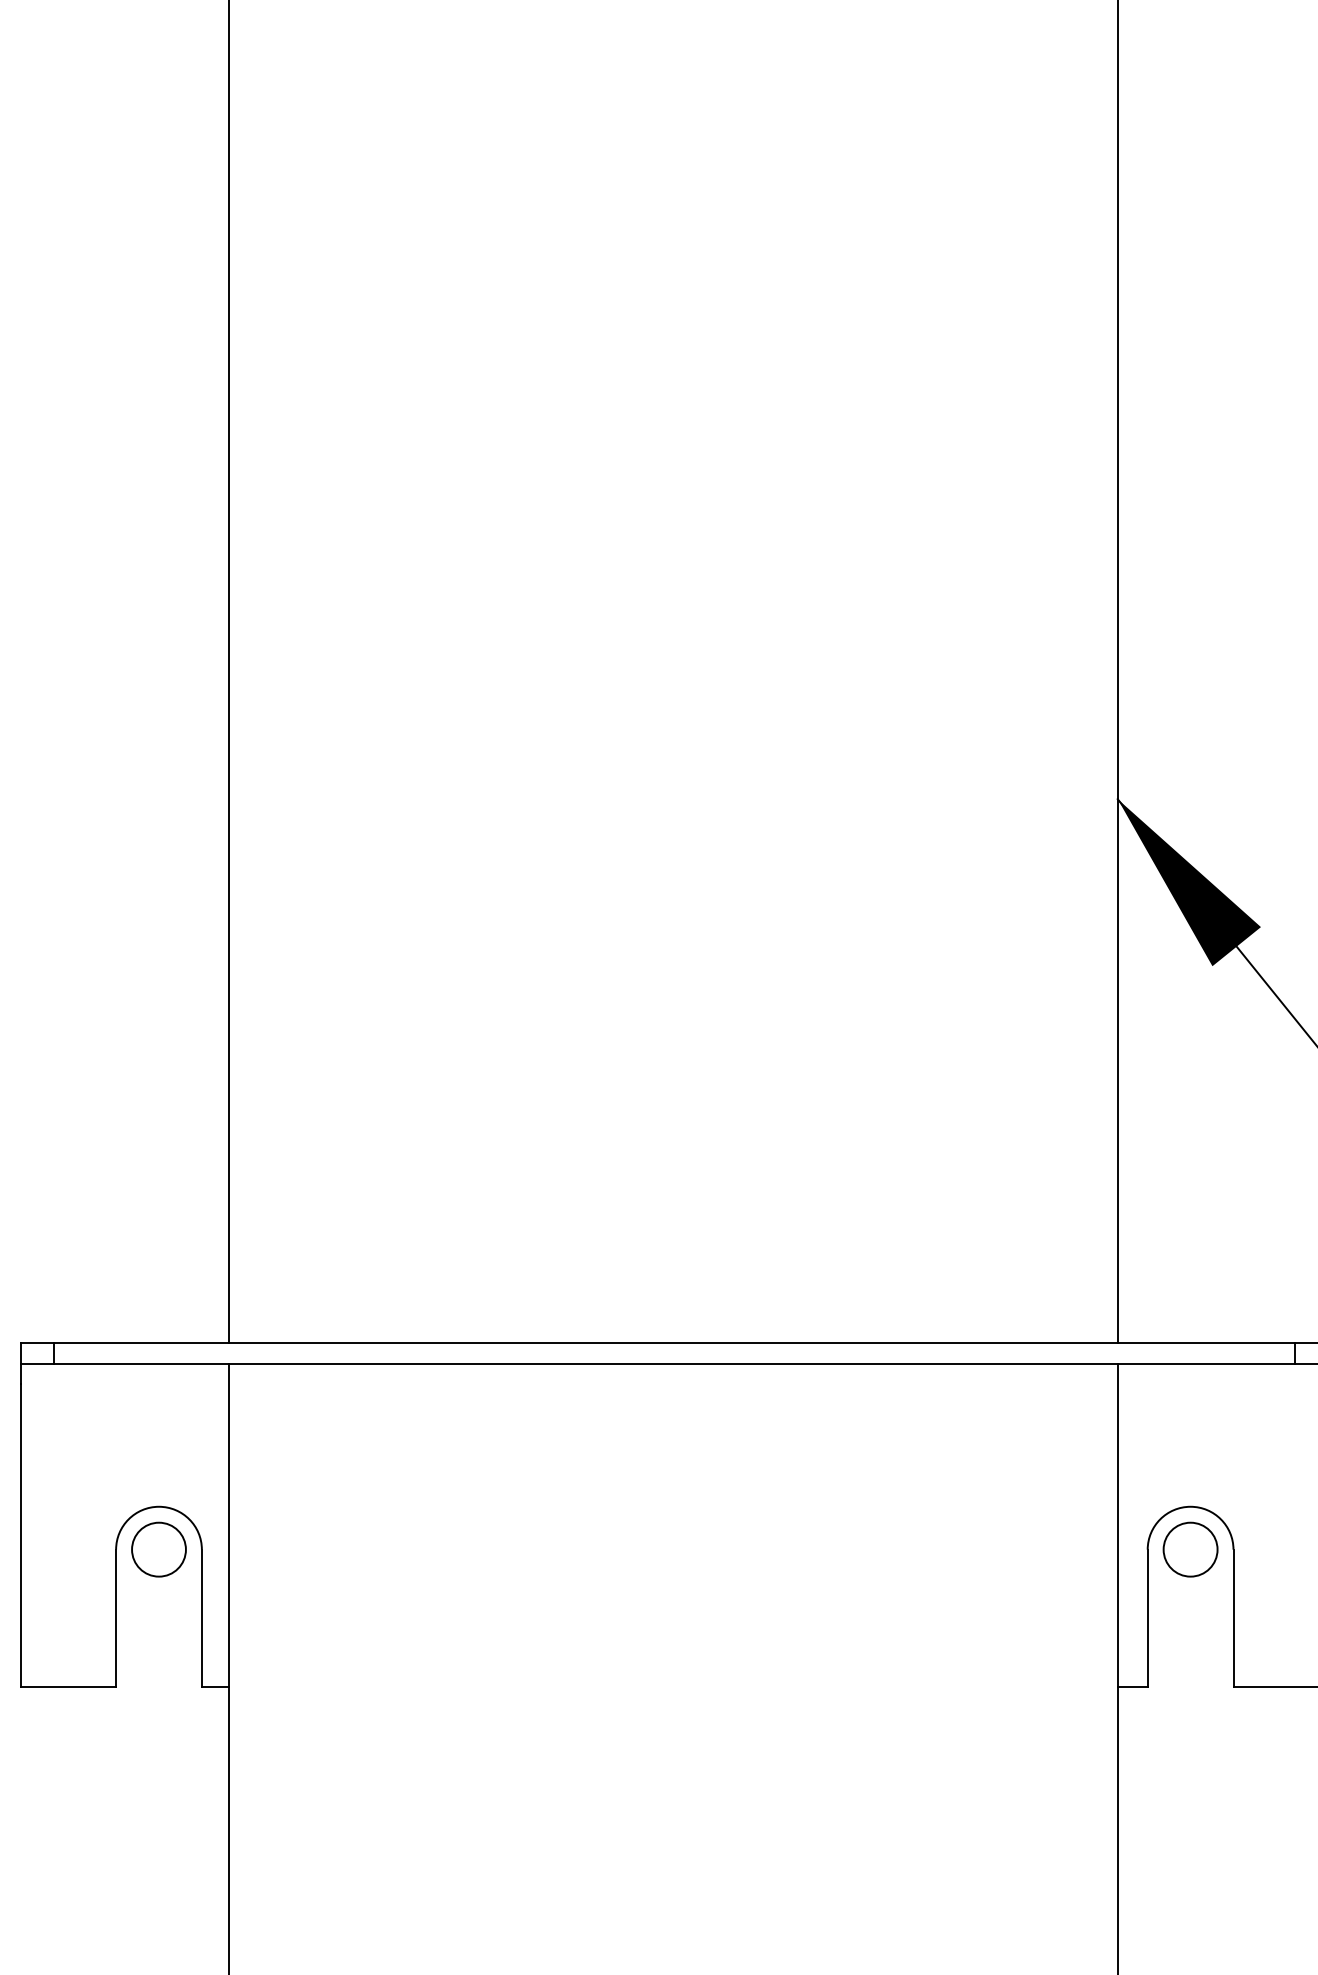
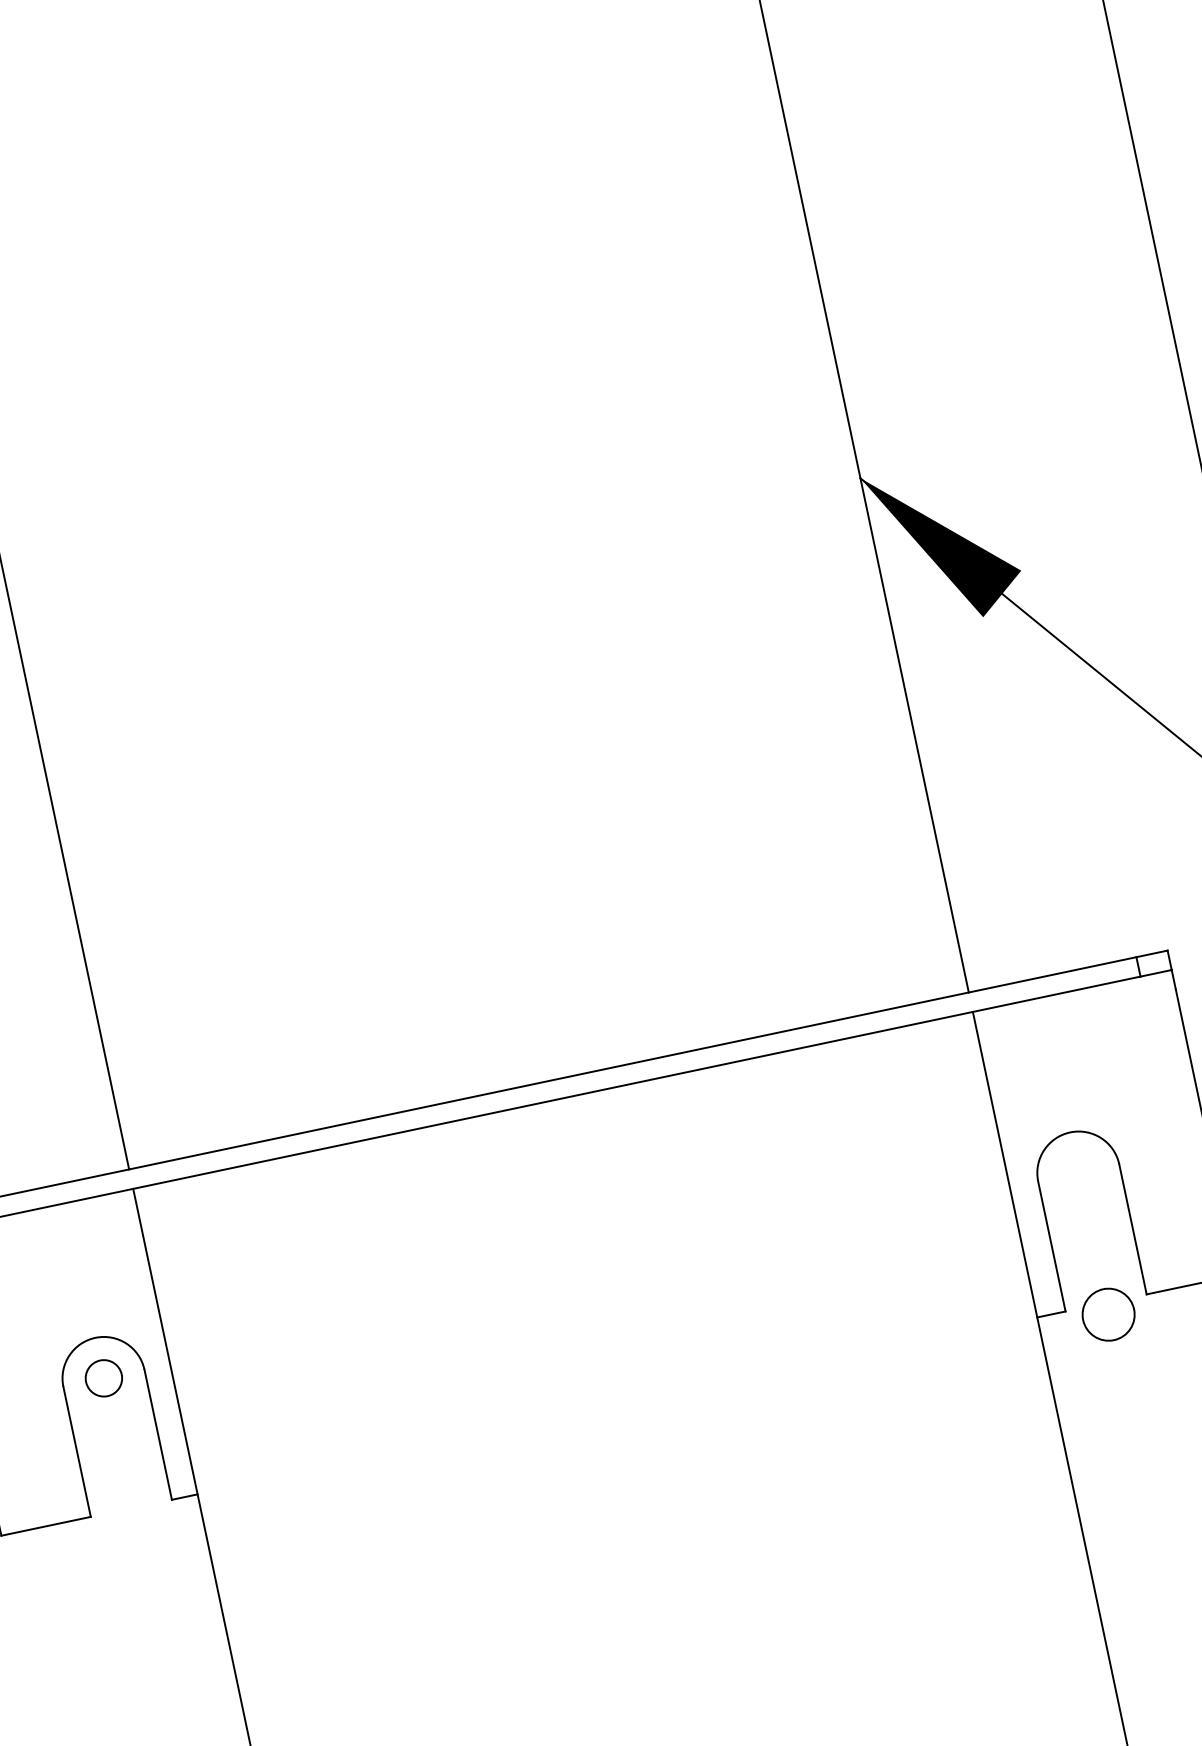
circle: (158, 1549) -> (103, 1378), size x0.7
circle: (1190, 1549) -> (1108, 1314), moved

